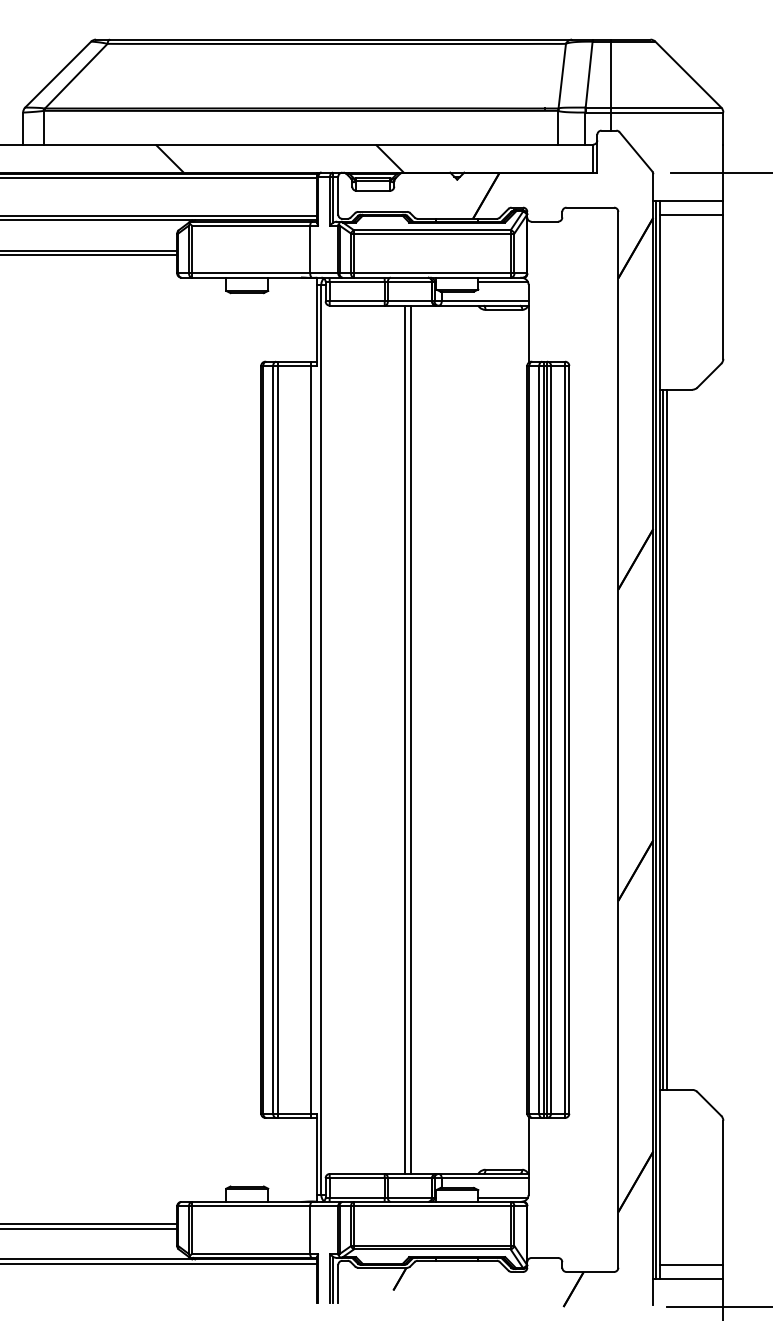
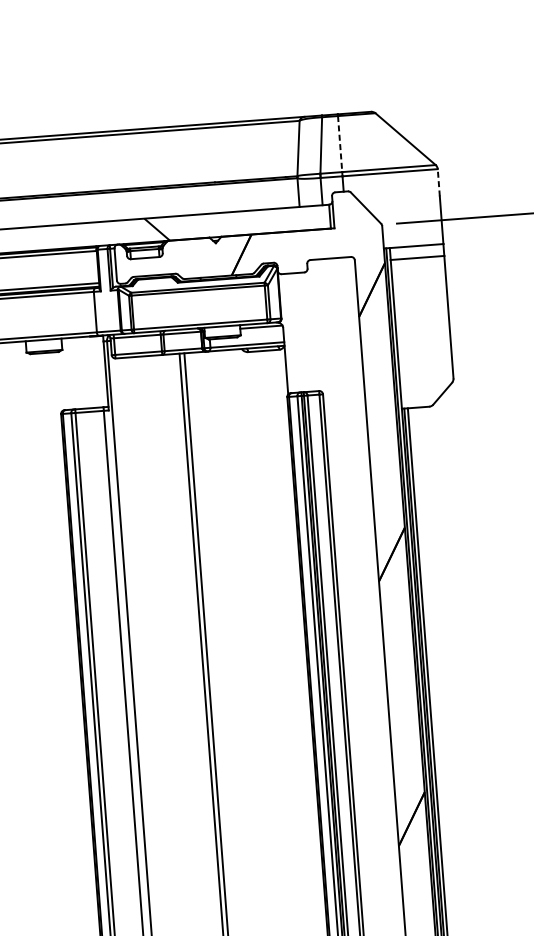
line: (611, 74) -> (340, 143), solid -> dashed
line: (723, 128) -> (438, 182), solid -> dashed

